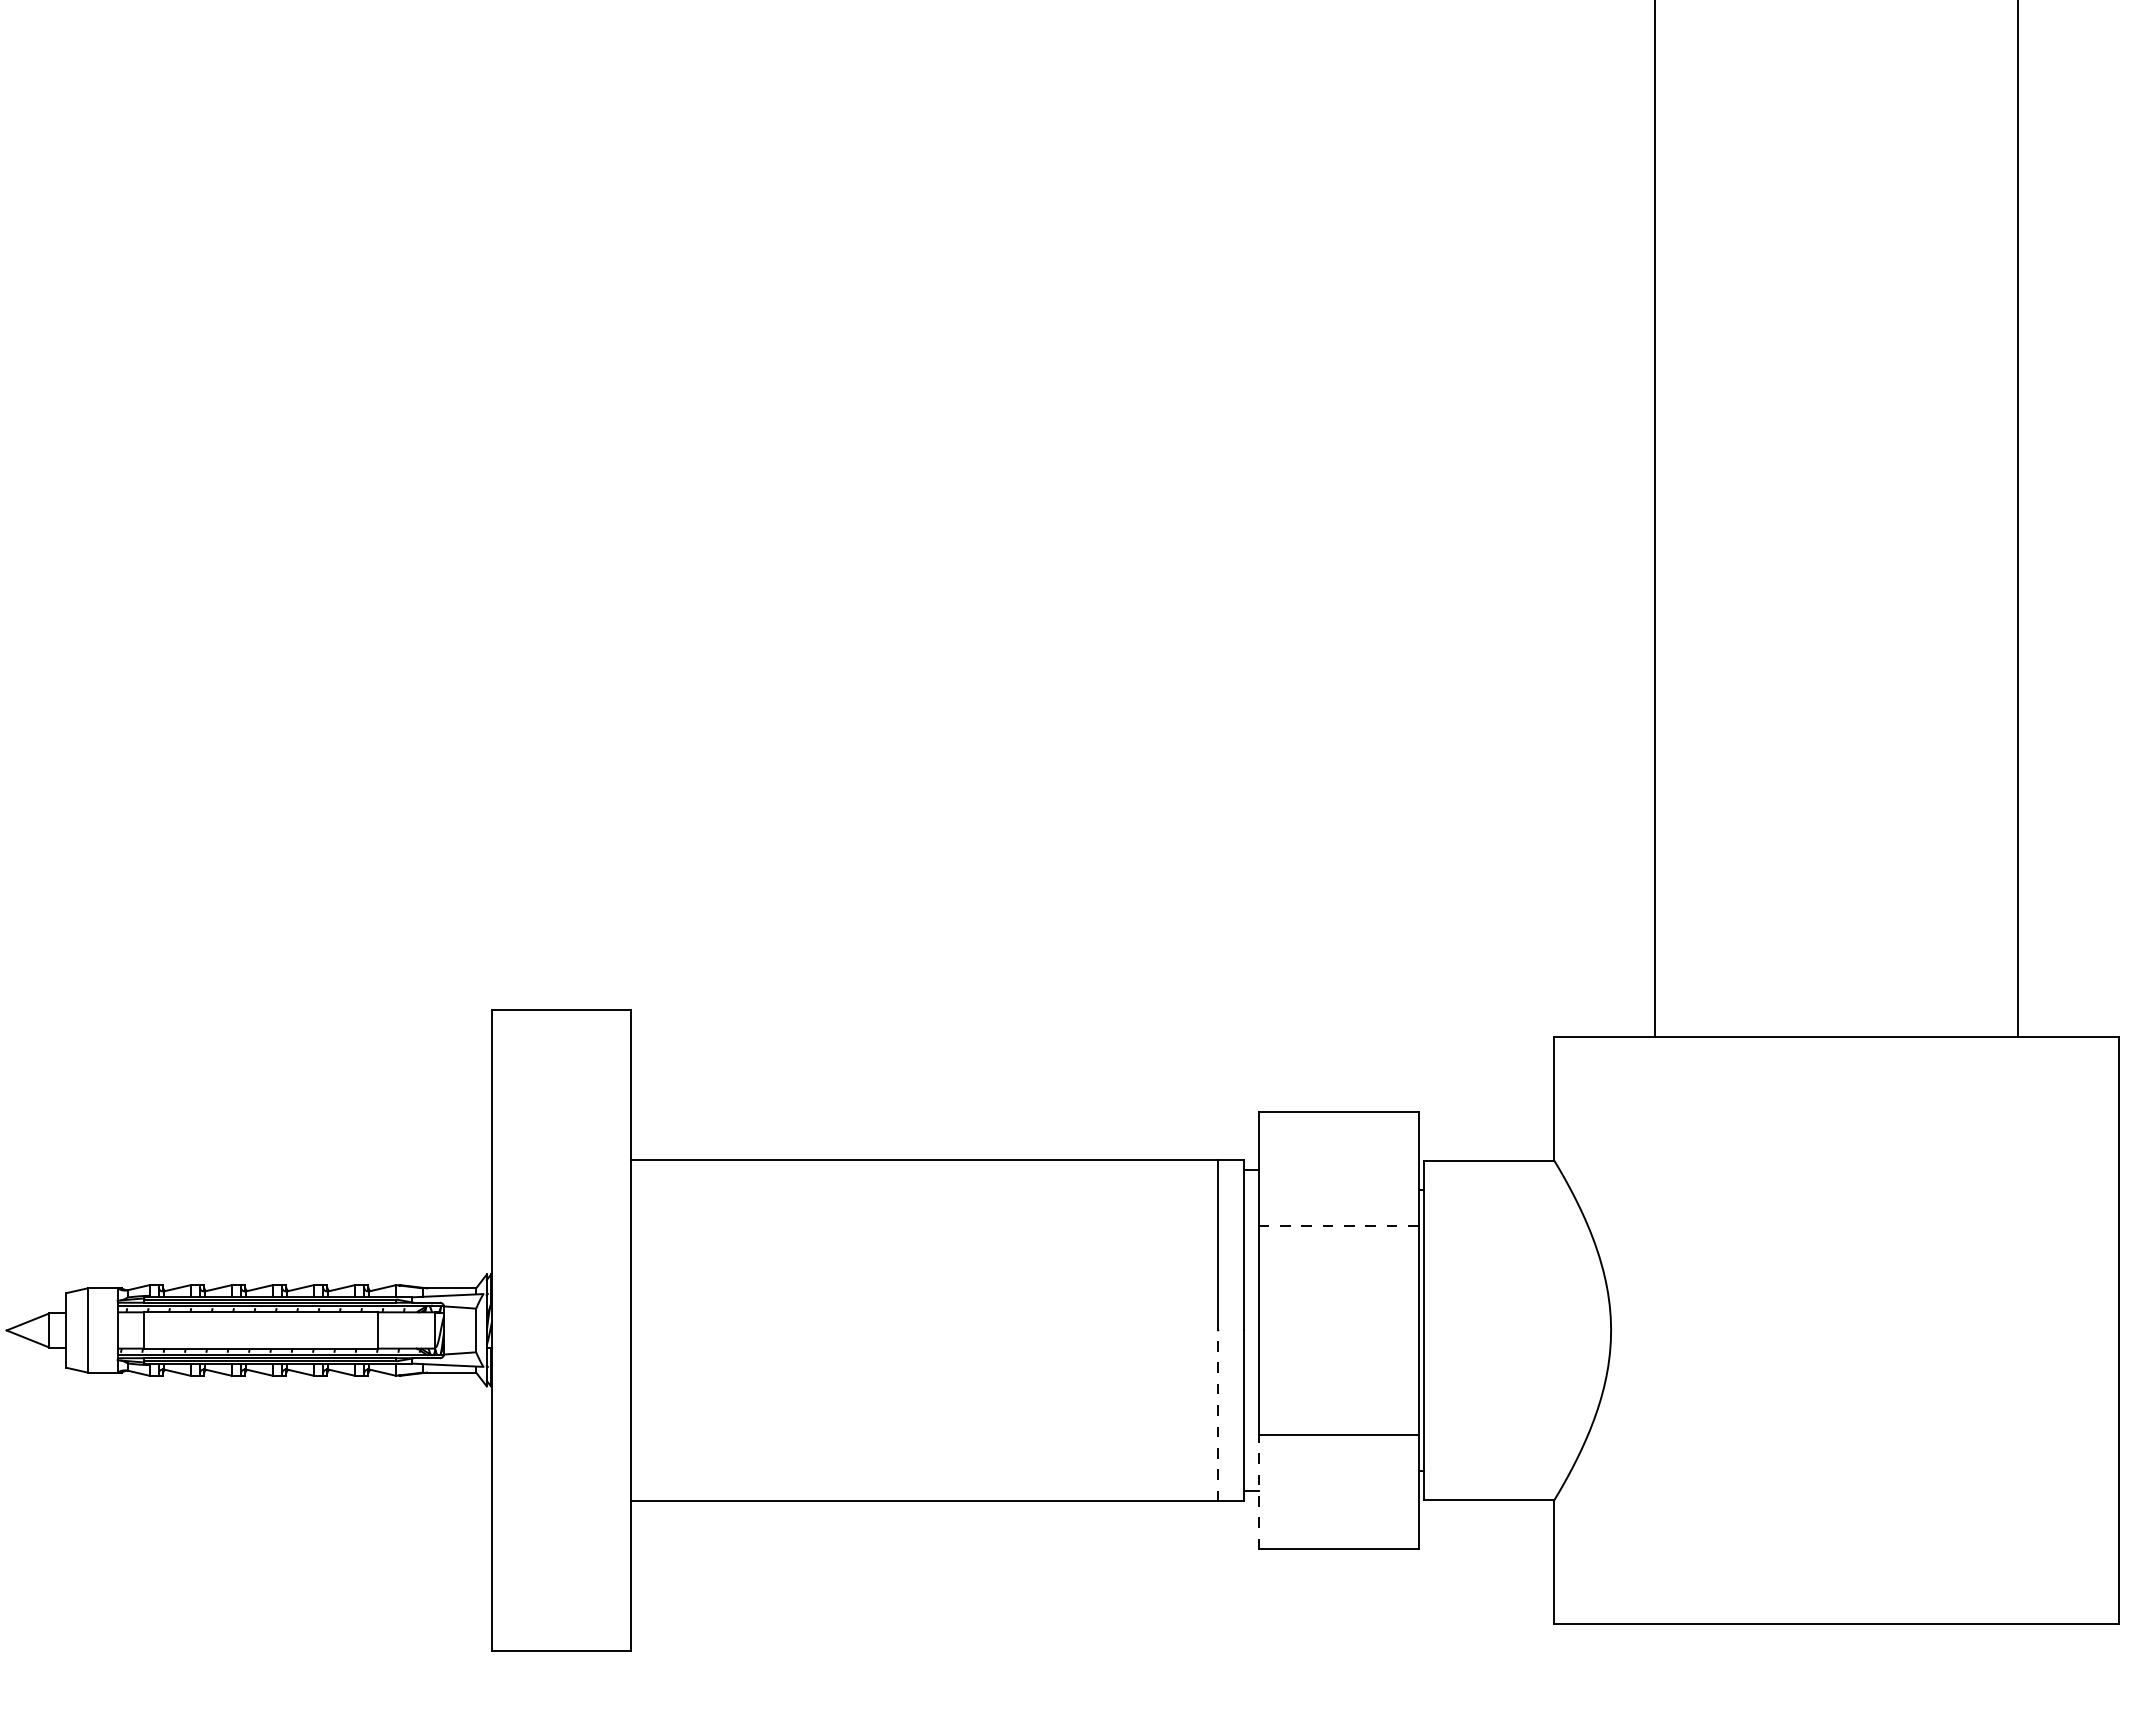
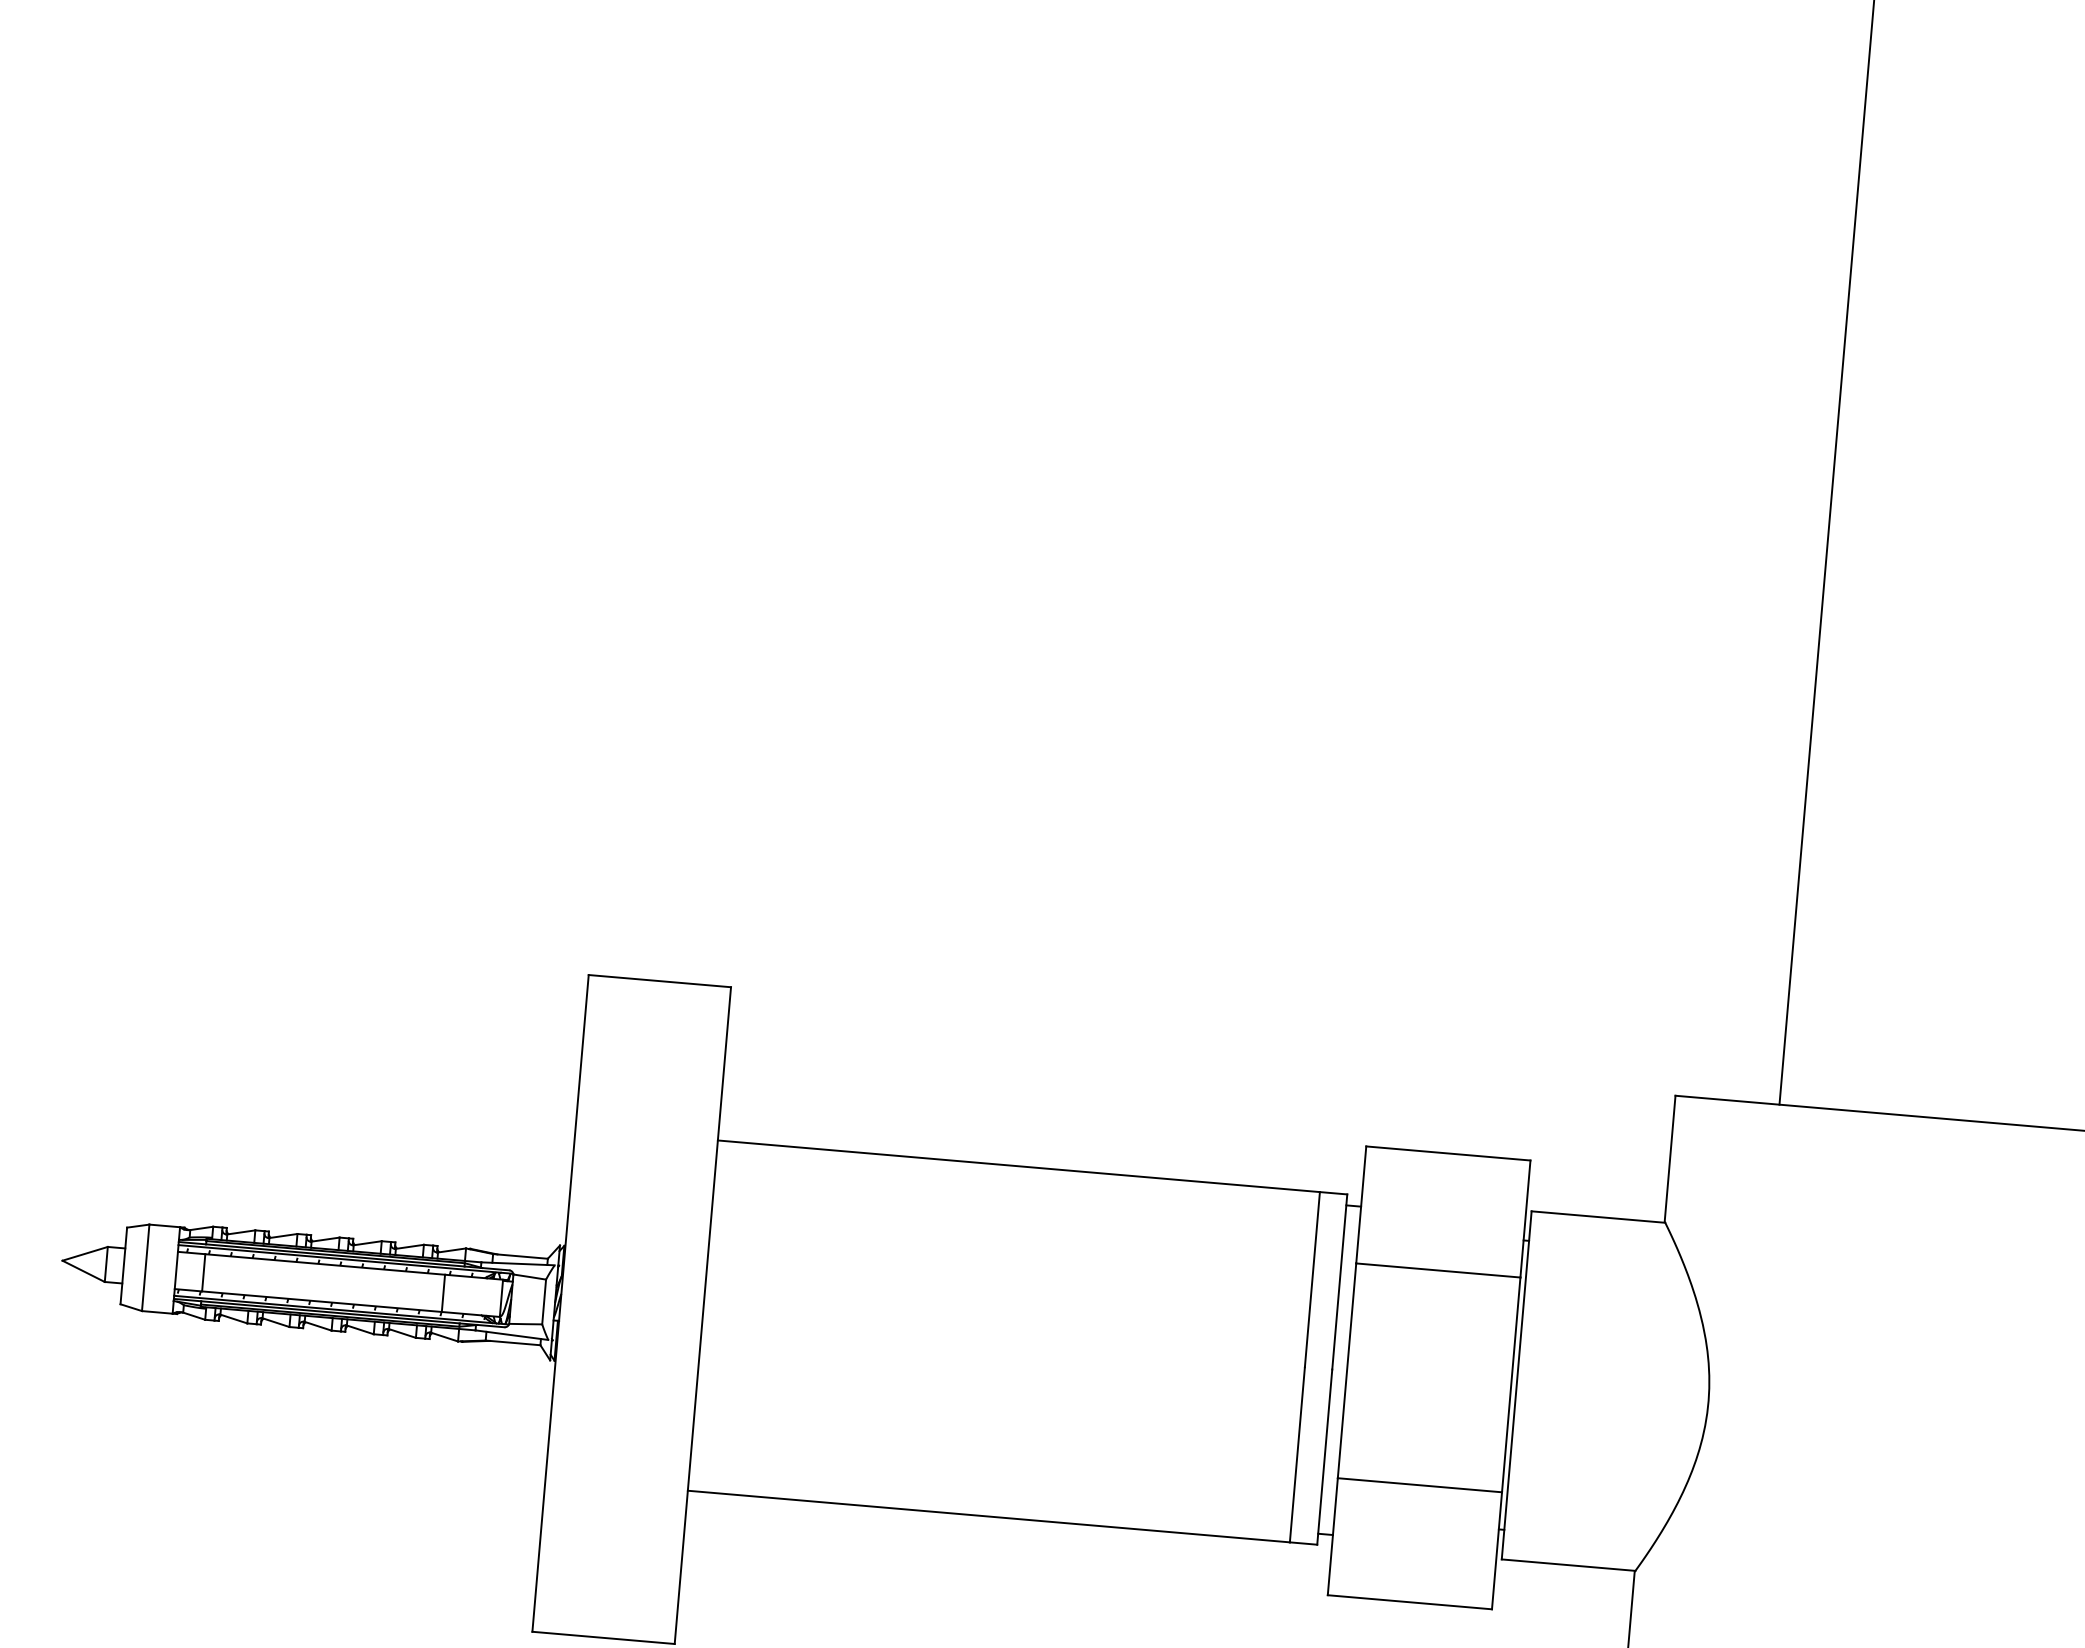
line: (1339, 1225) -> (1439, 1270), dashed -> solid
line: (1217, 1415) -> (1297, 1454), dashed -> solid
line: (1258, 1491) -> (1332, 1536), dashed -> solid

